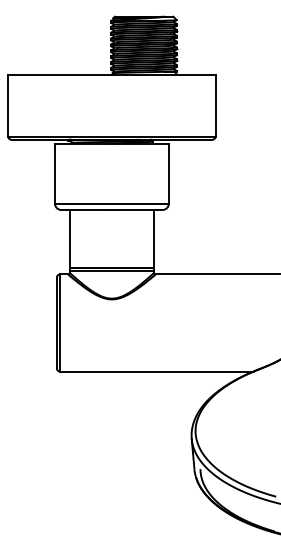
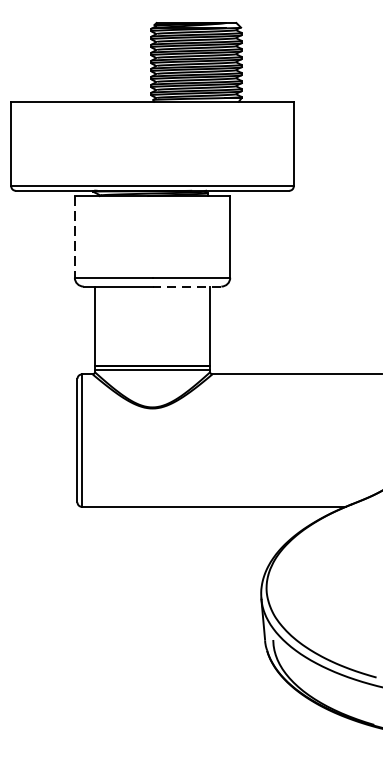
line: (54, 173) -> (74, 236), solid -> dashed
line: (136, 210) -> (186, 287), solid -> dashed

